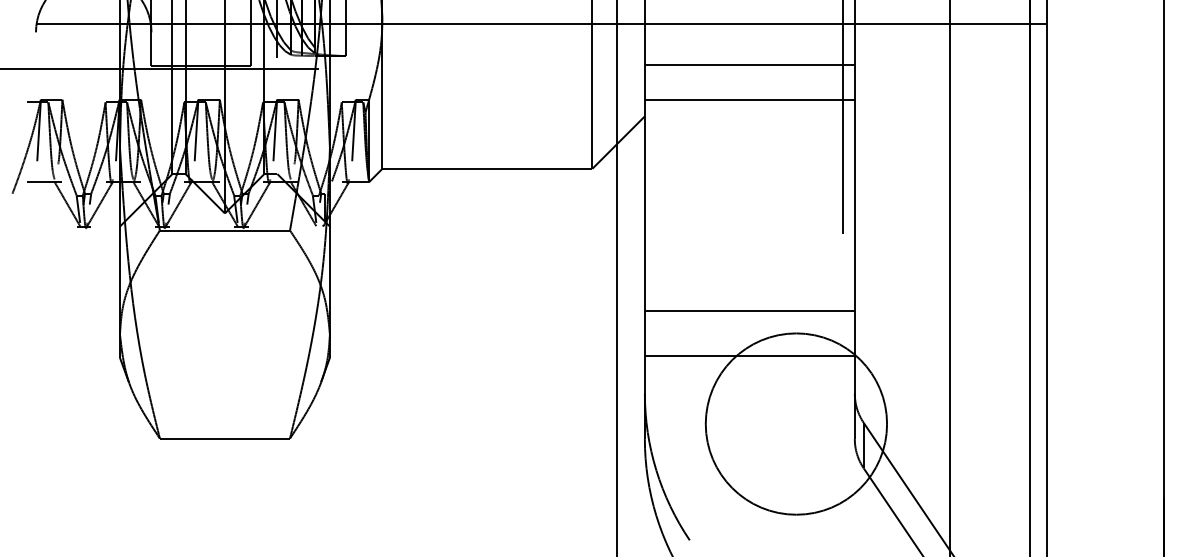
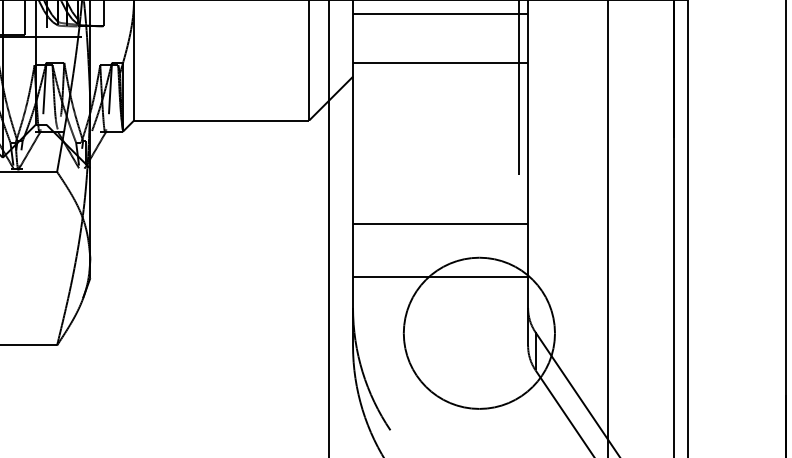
line: (749, 64) -> (440, 14), moved
line: (749, 310) -> (440, 223), moved

